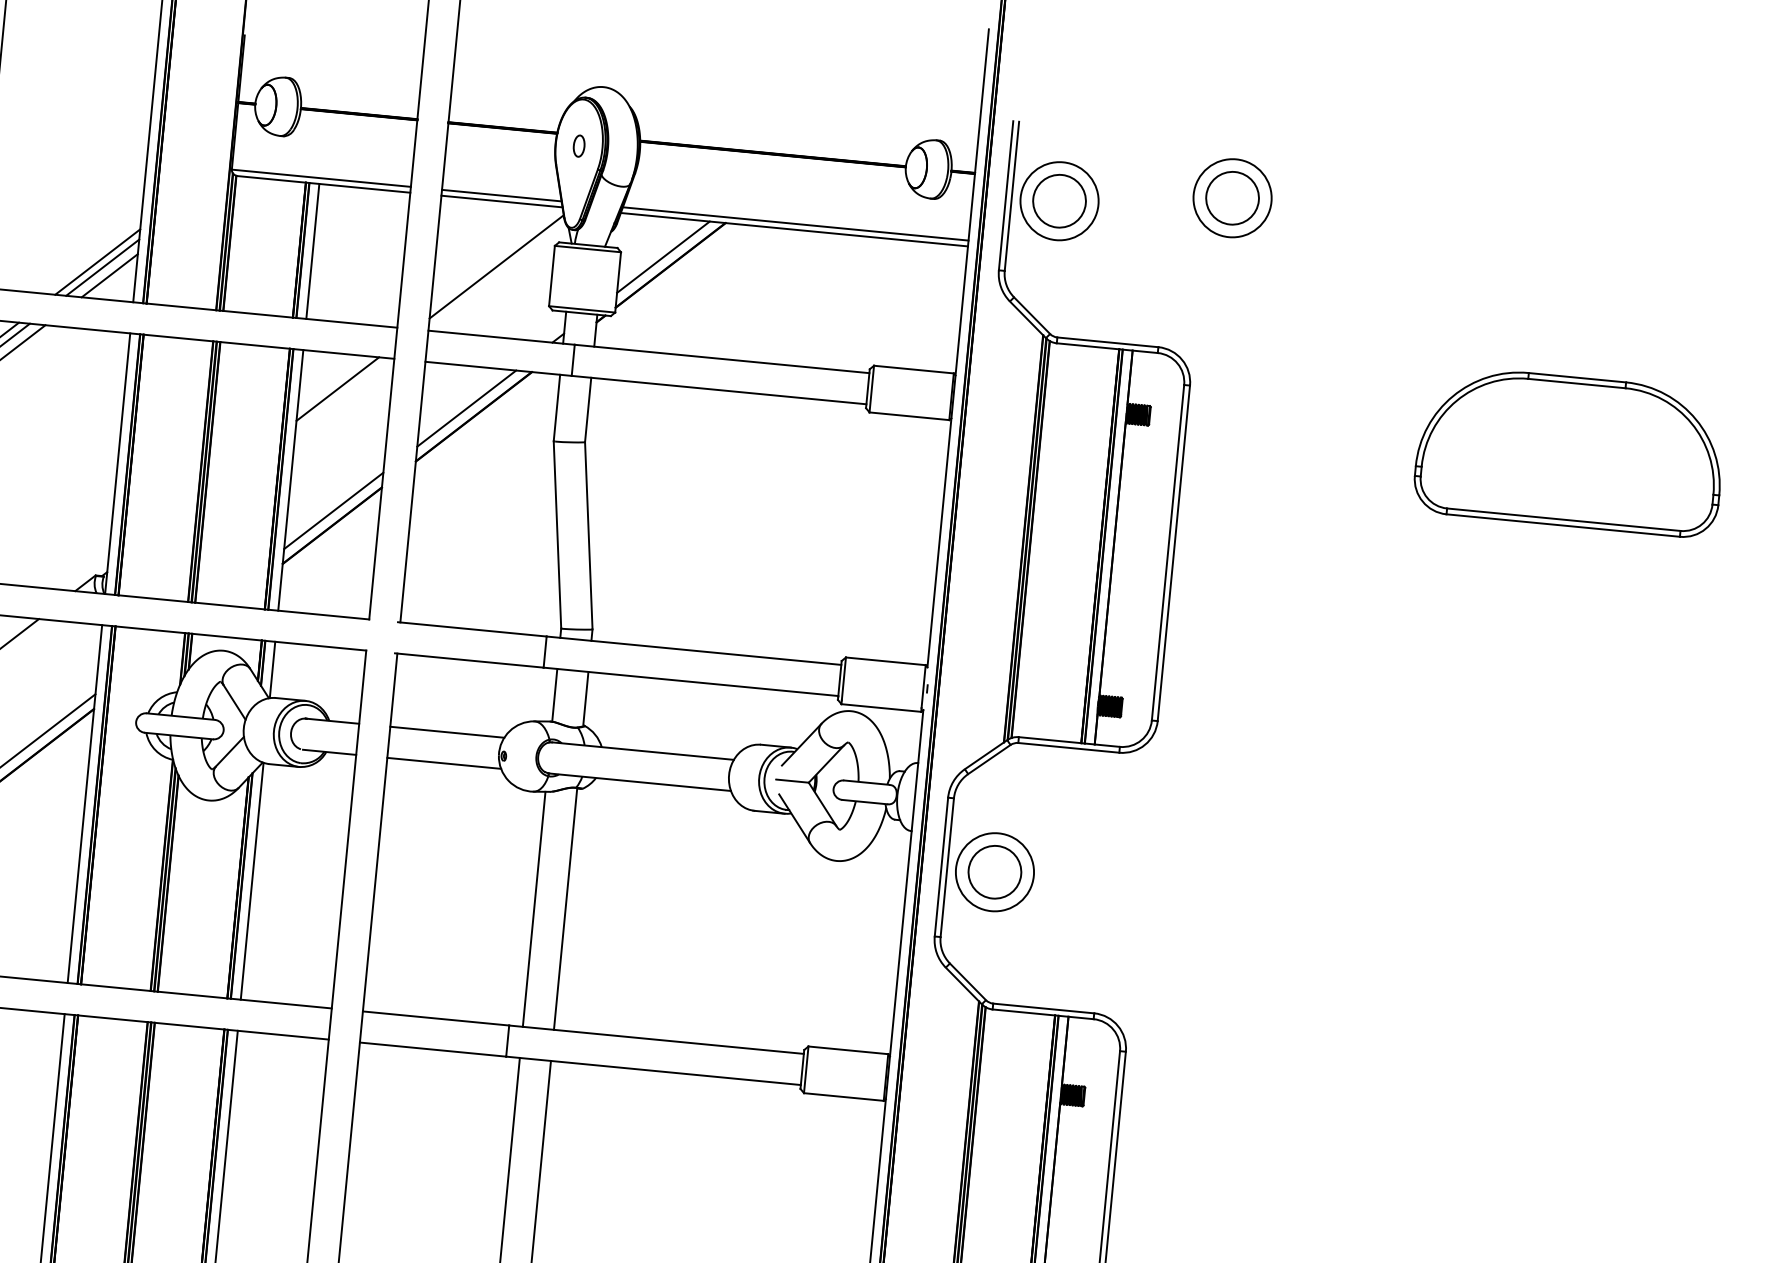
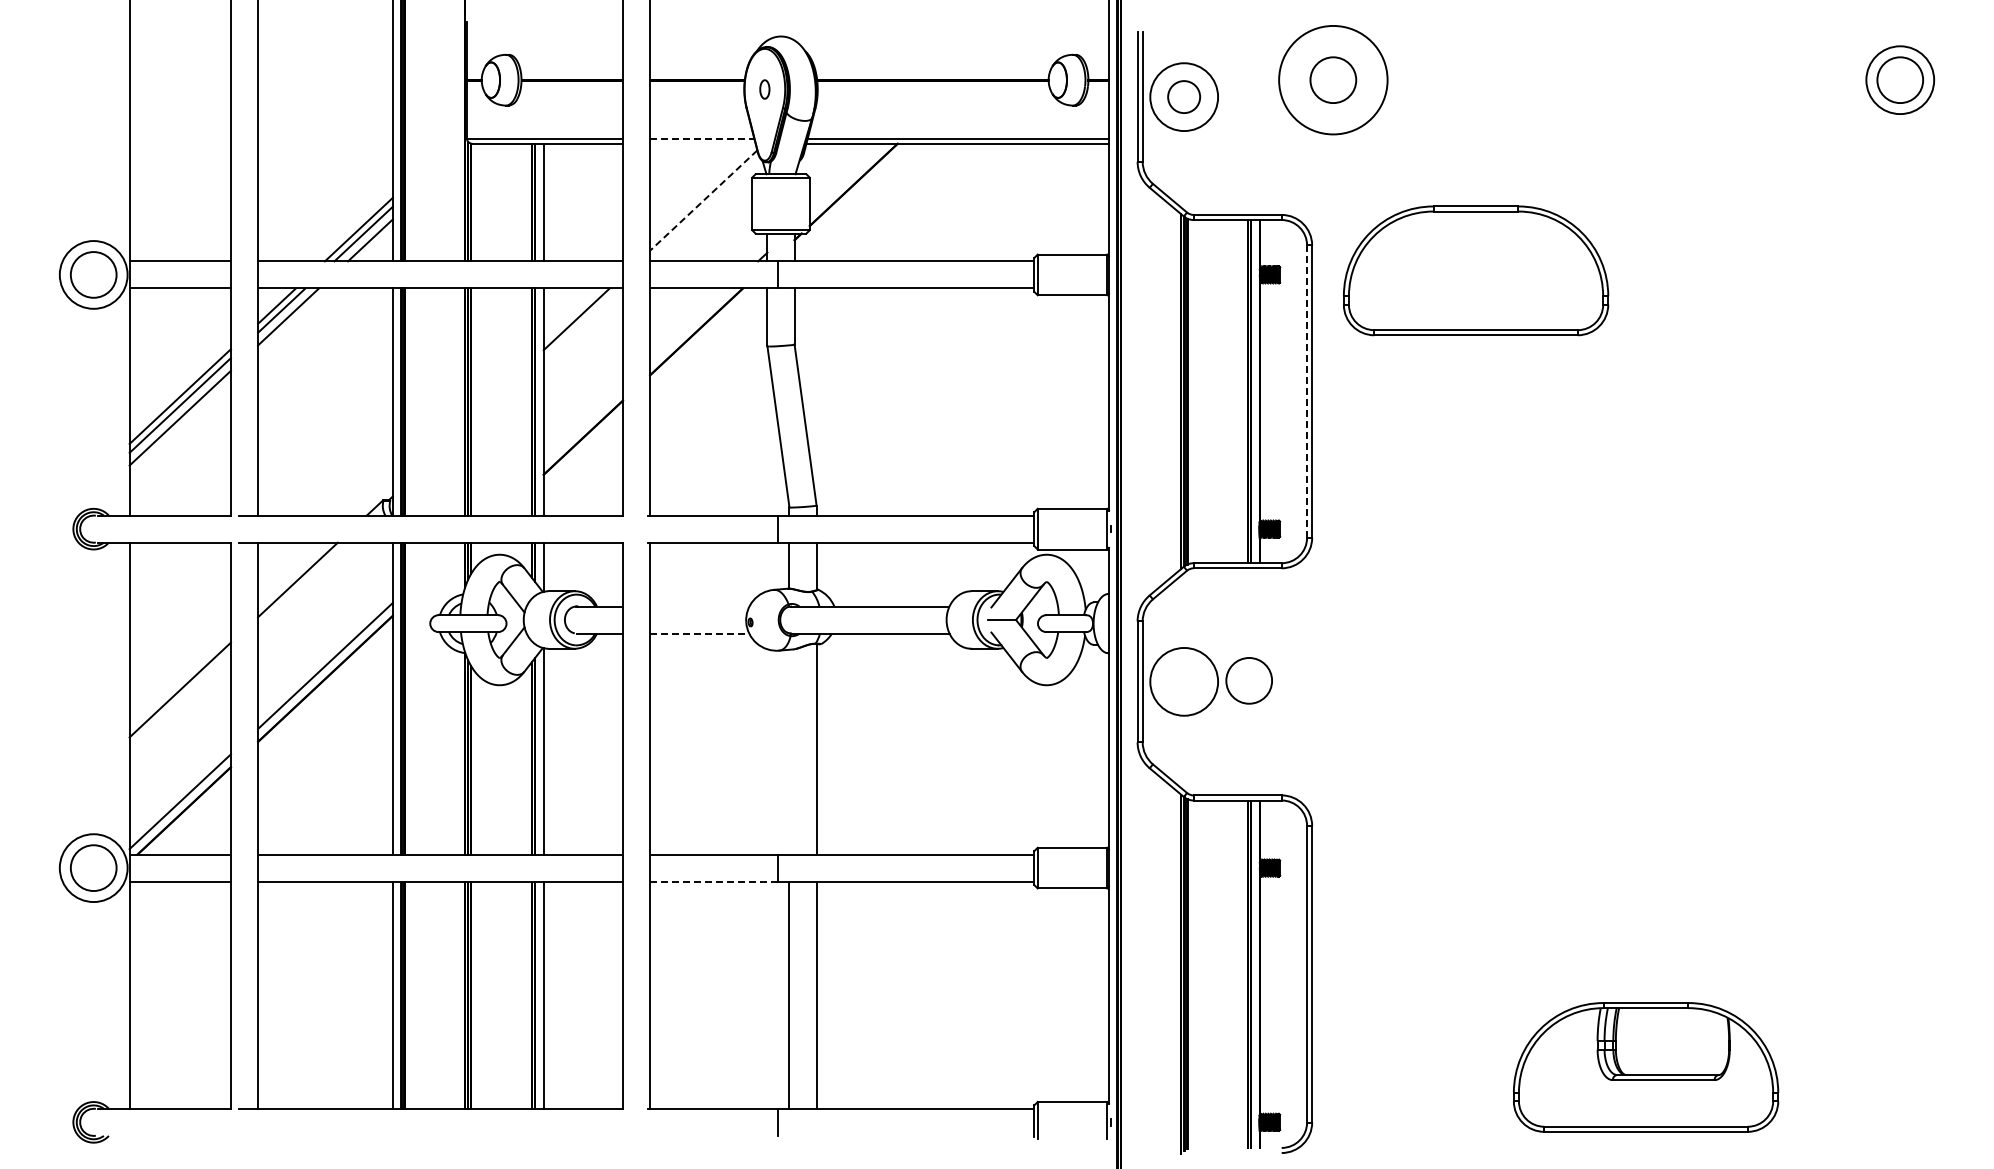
line: (502, 195) -> (702, 138), solid -> dashed
circle: (1232, 198) -> (1333, 80), size x1.6
circle: (1058, 200) -> (1183, 96), size x0.7
line: (501, 201) -> (702, 143), removed
line: (663, 257) -> (846, 178), removed
line: (496, 266) -> (703, 200), solid -> dashed
line: (466, 408) -> (689, 325), removed
part: (1570, 451) -> (1476, 270), moved
line: (332, 510) -> (582, 424), removed
line: (1168, 552) -> (1307, 391), solid -> dashed
line: (447, 732) -> (699, 606), removed
line: (444, 763) -> (699, 633), solid -> dashed
circle: (994, 871) -> (1248, 680), moved
line: (534, 908) -> (789, 751), removed
line: (432, 1049) -> (713, 881), solid -> dashed

